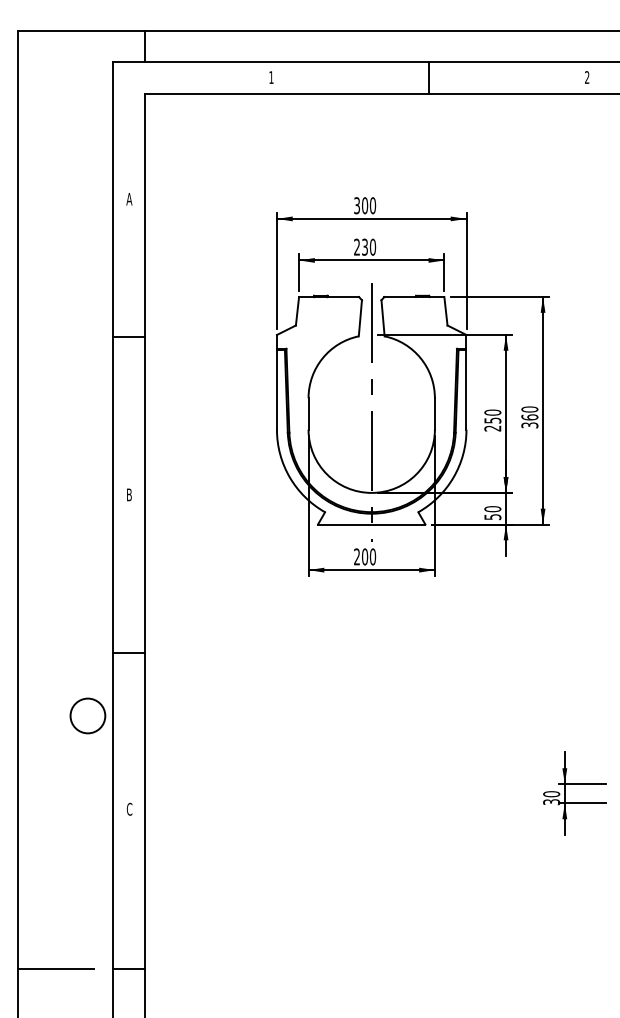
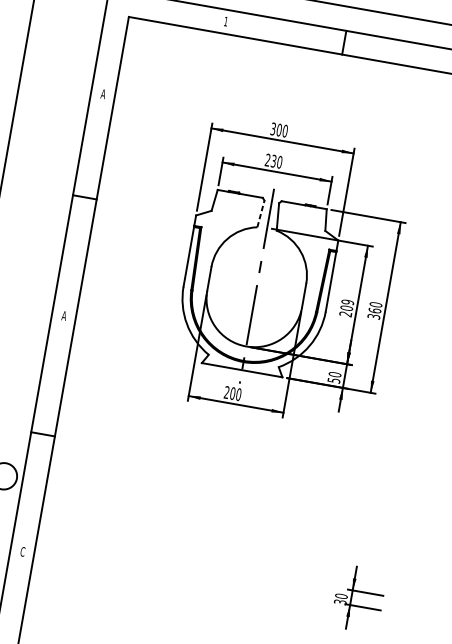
line: (360, 317) -> (261, 213), solid -> dashed
text: (492, 416) -> (347, 305), 250 -> 209
text: (129, 494) -> (64, 315), B -> A

